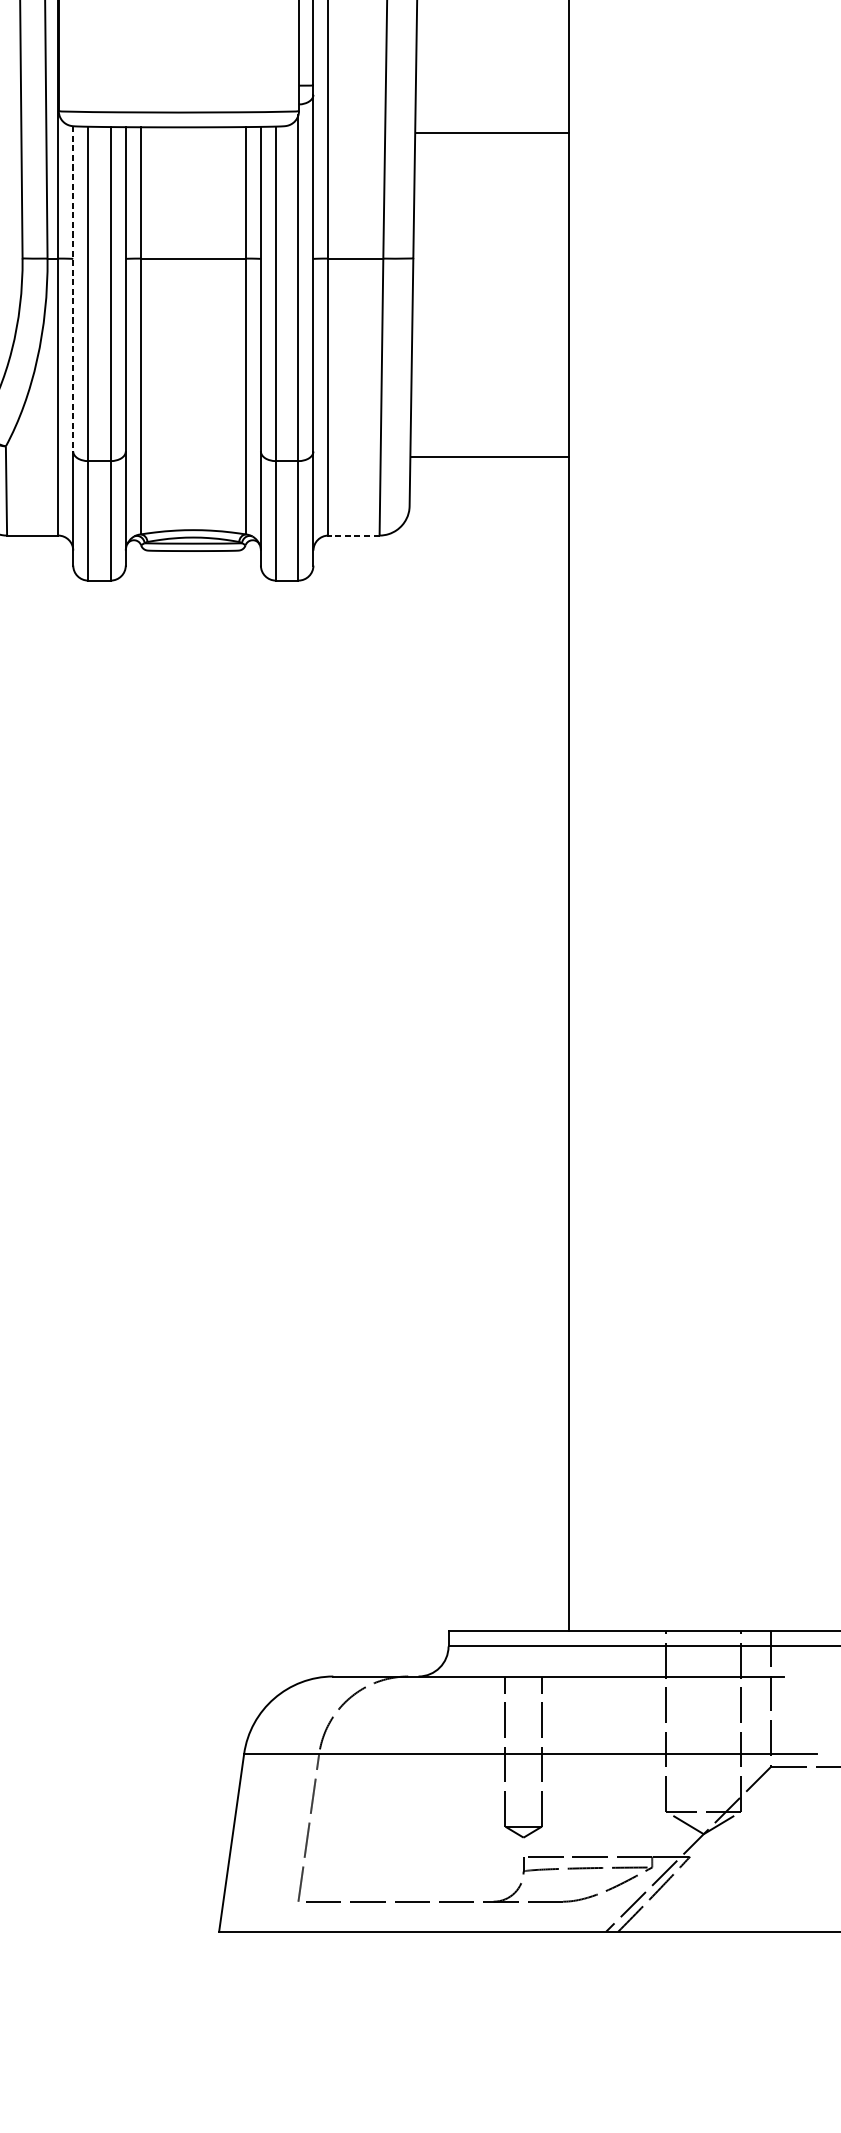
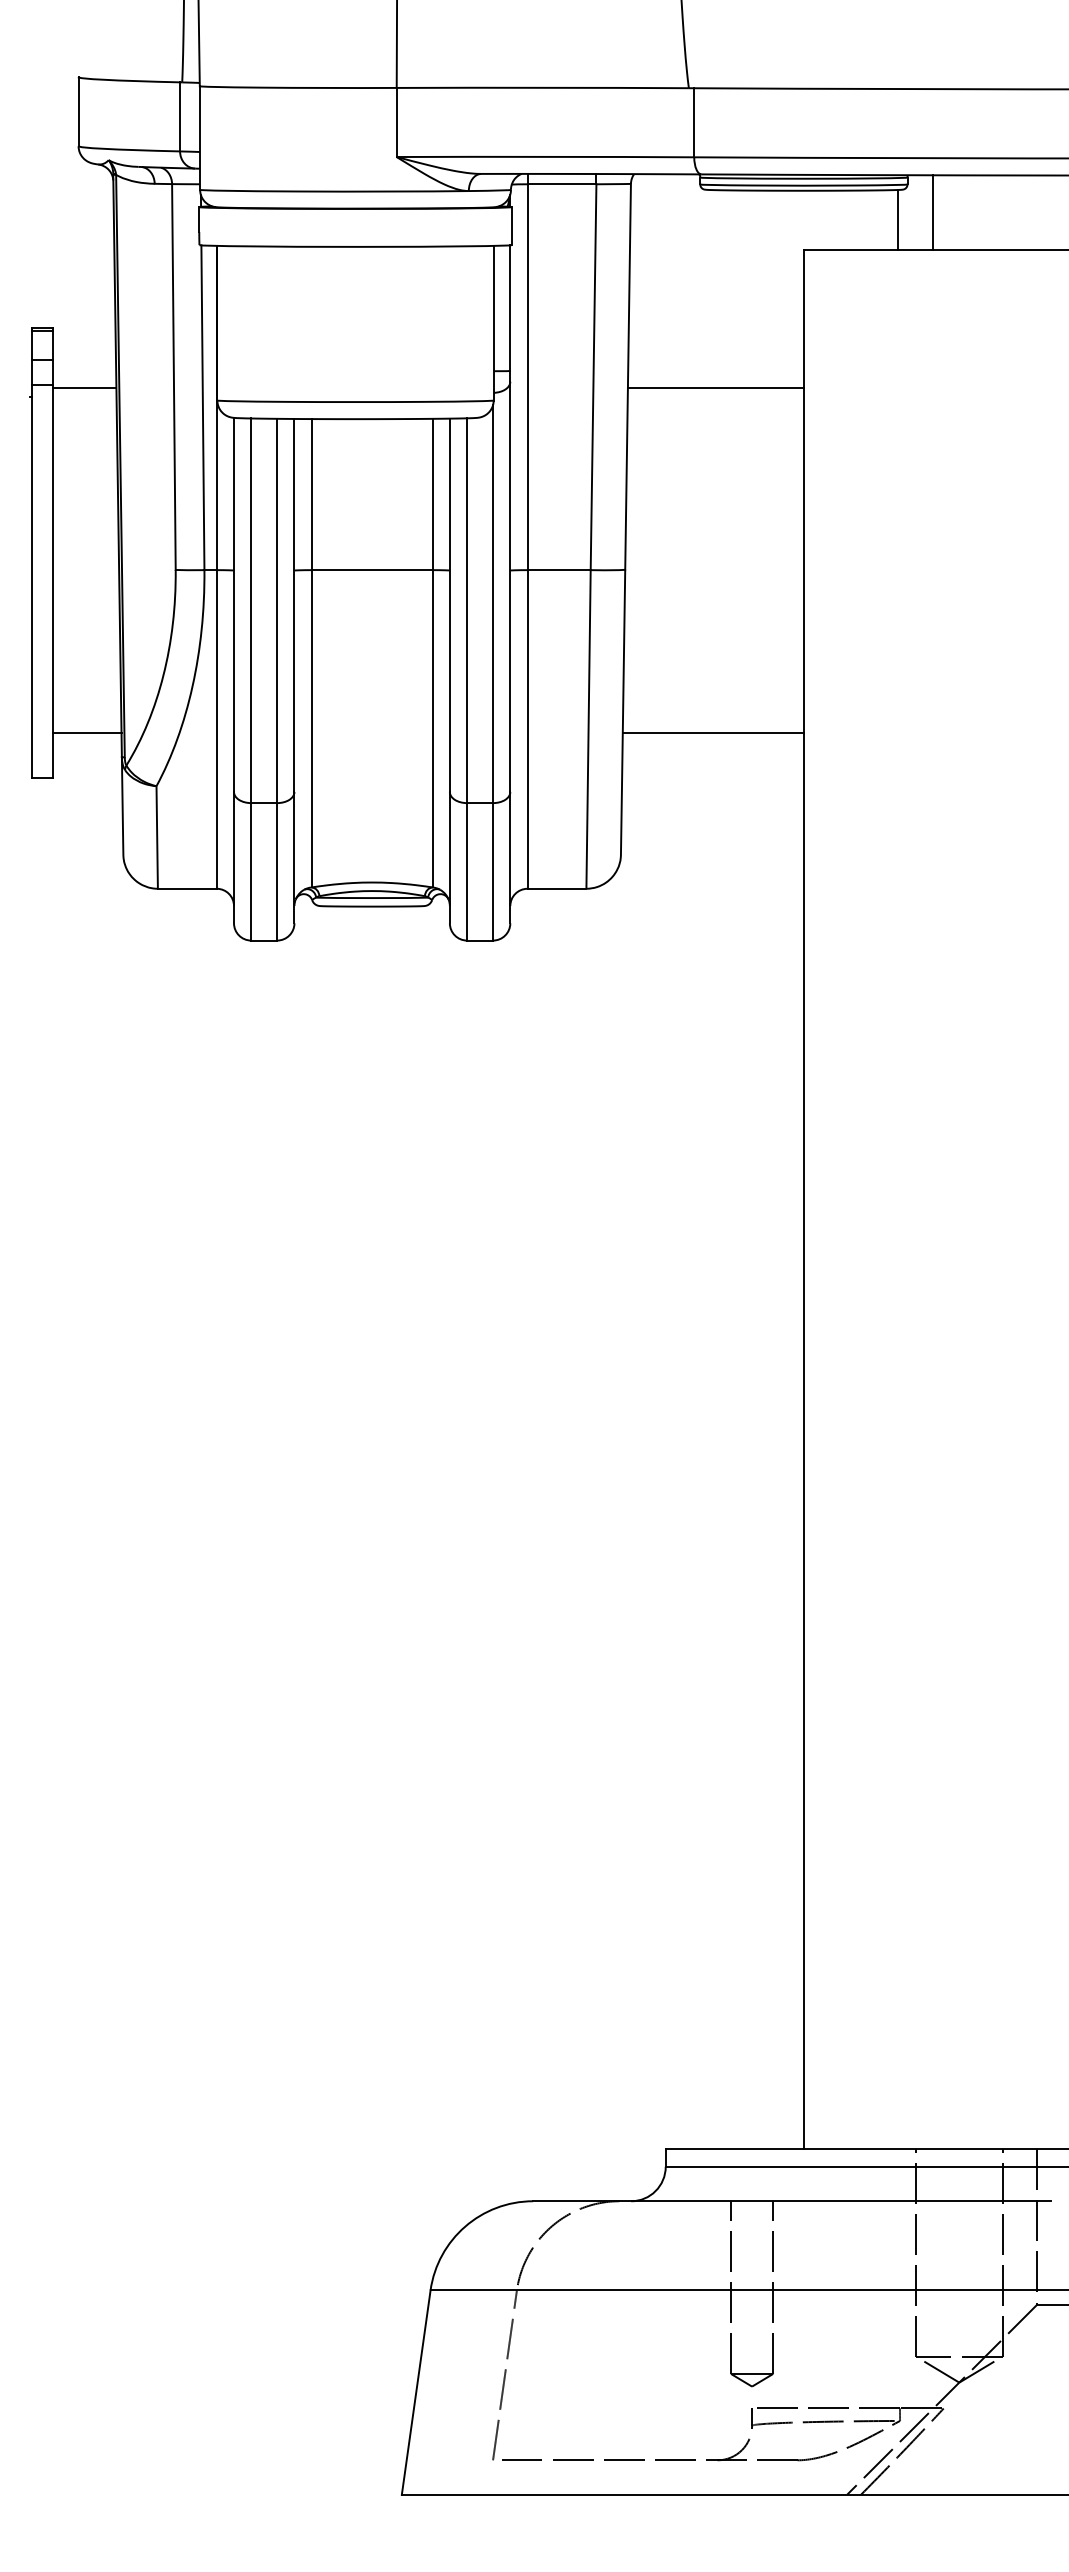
line: (491, 132) -> (715, 387), moved
line: (73, 289) -> (234, 605), dashed -> solid
line: (489, 457) -> (712, 733), moved
line: (353, 535) -> (556, 888), dashed -> solid

